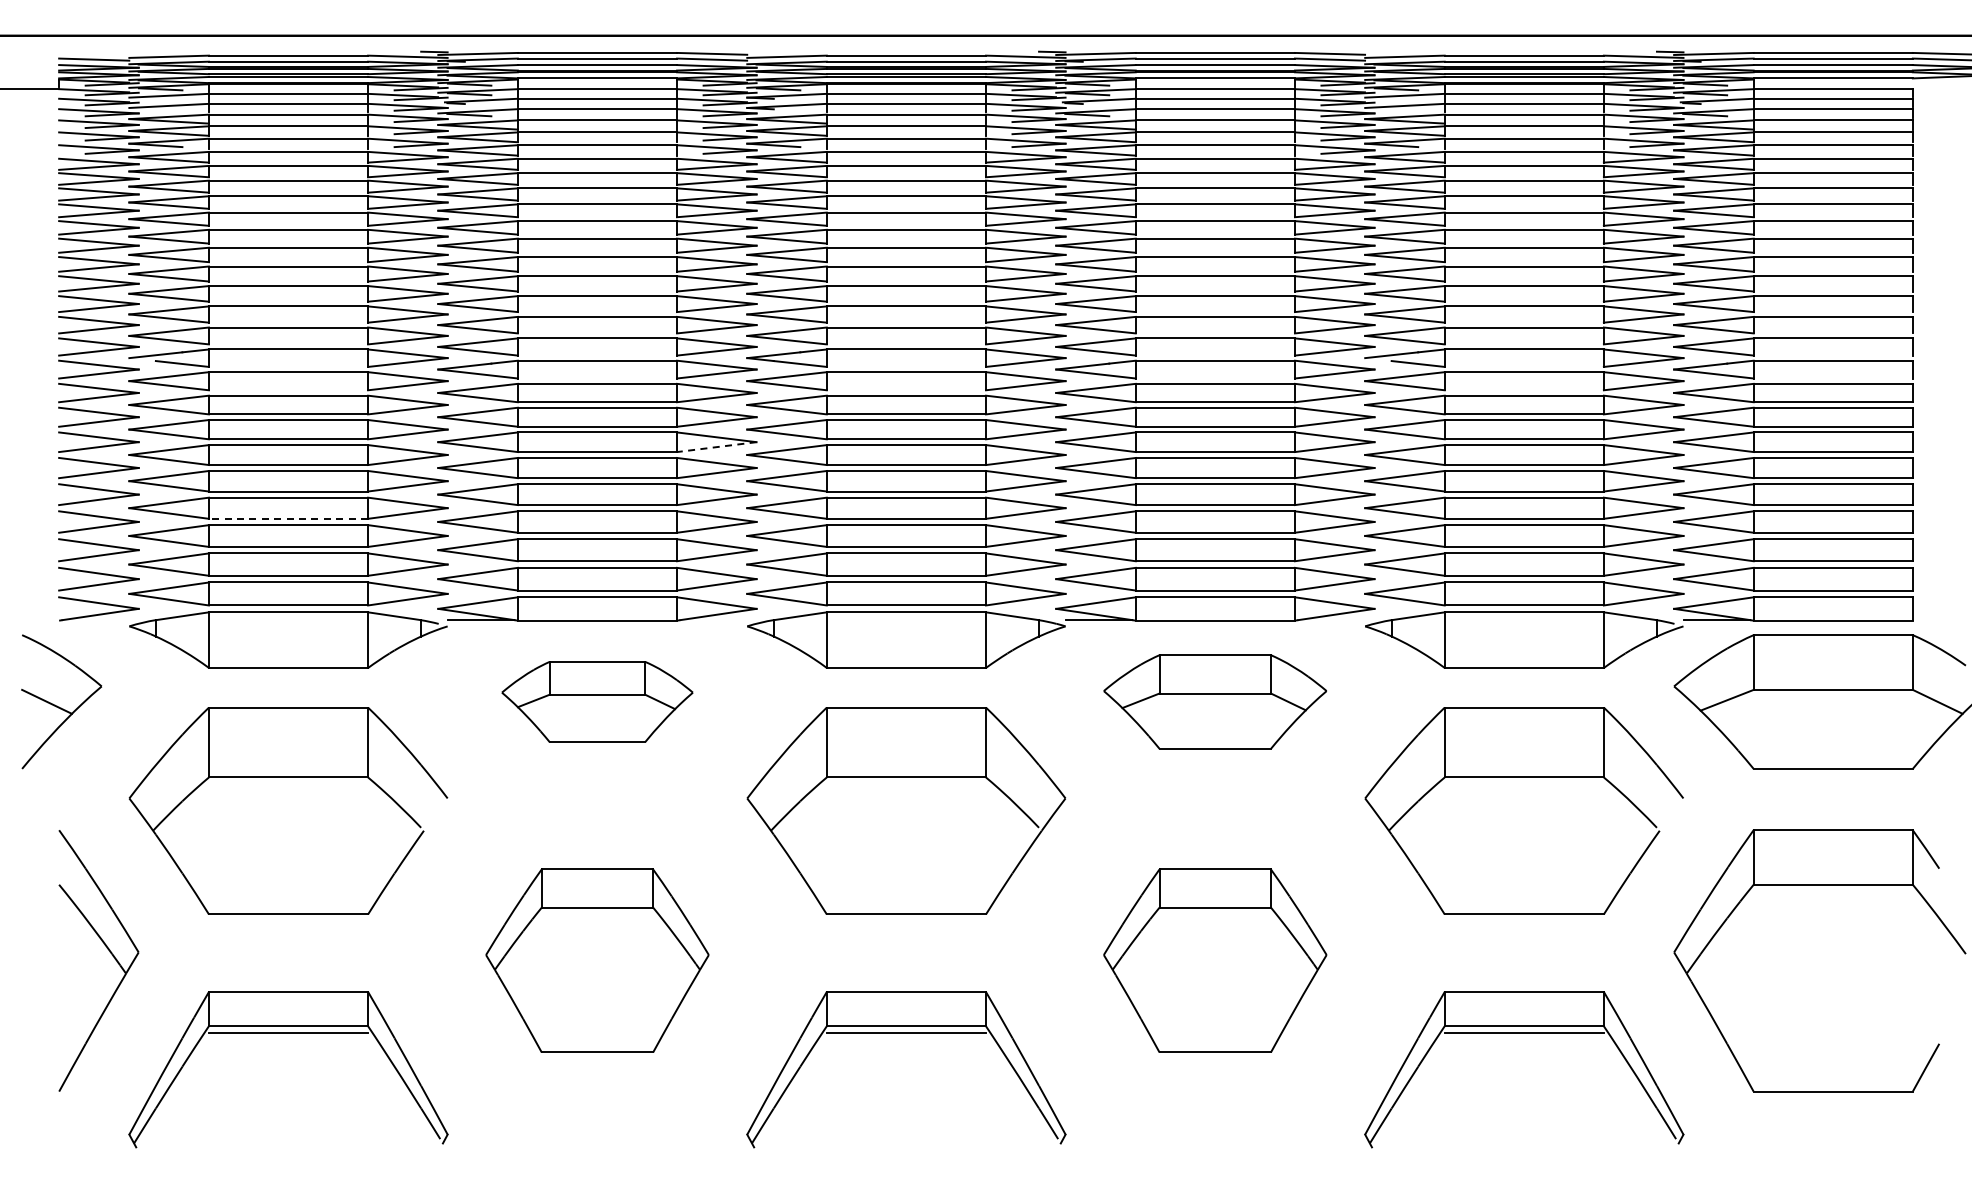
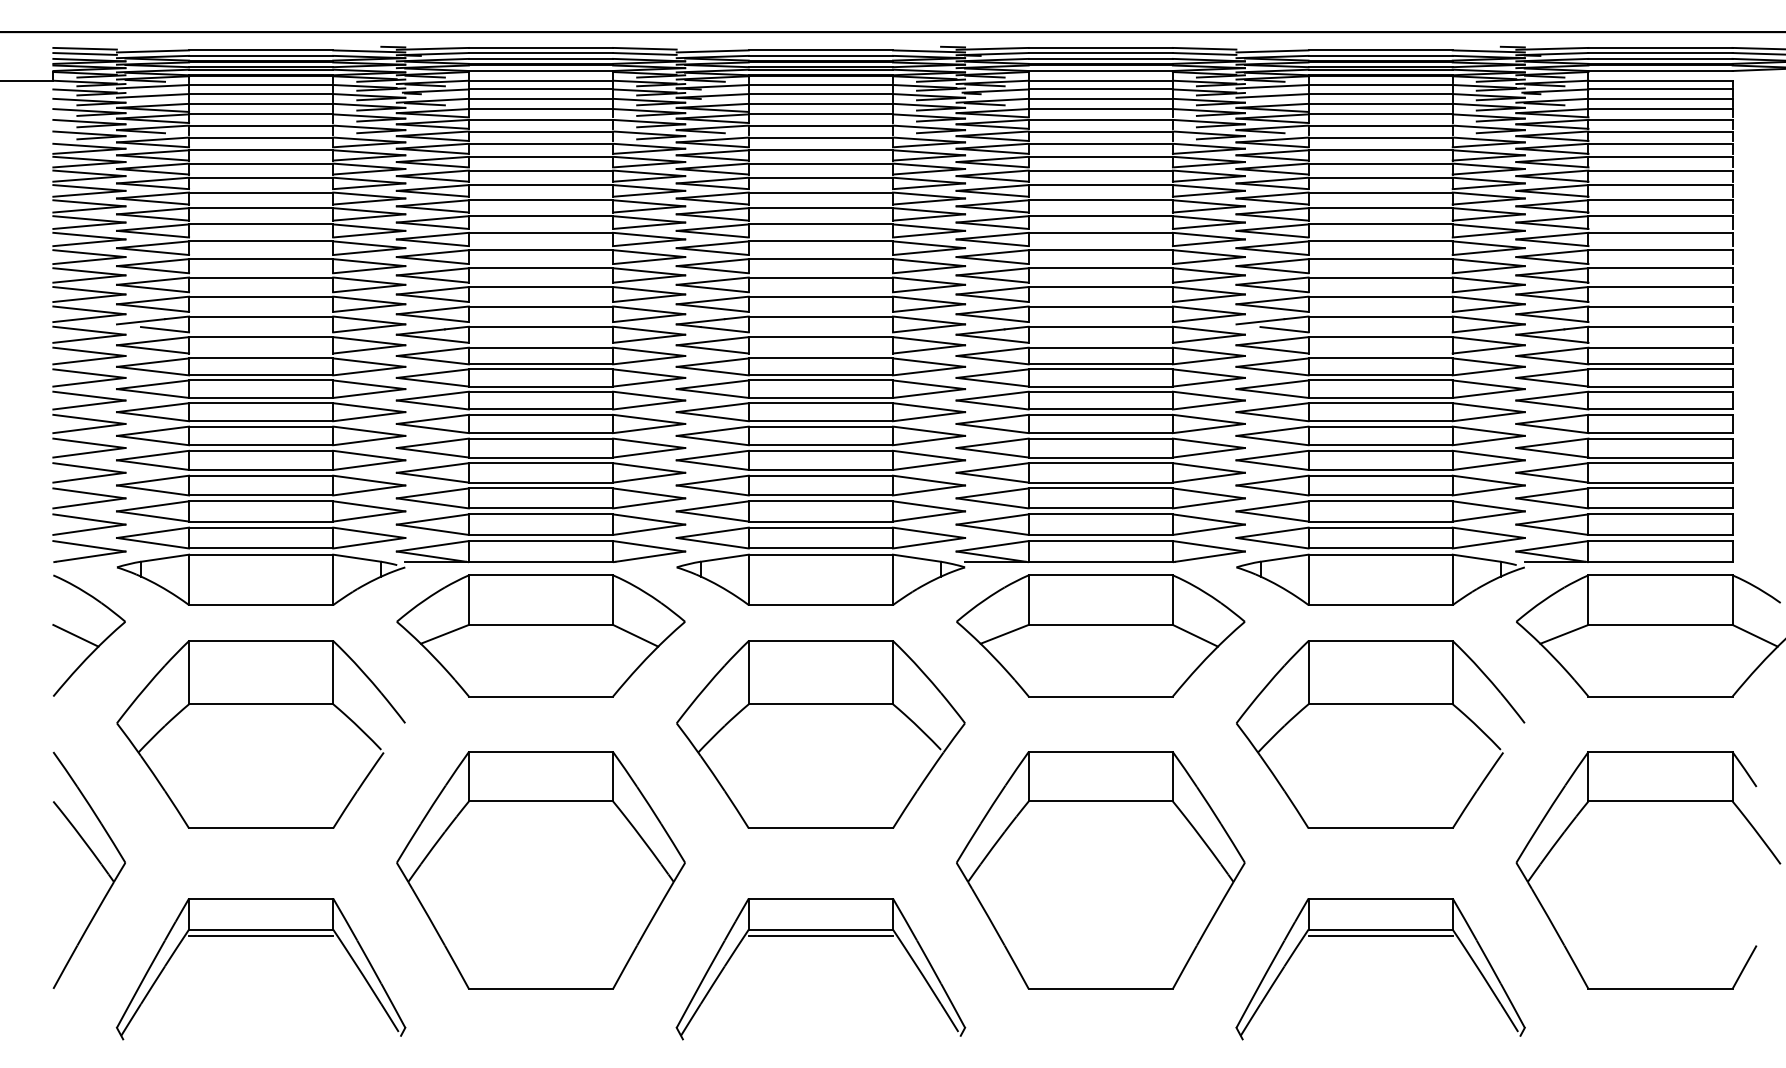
line: (94, 53) -> (85, 48), added
line: (716, 447) -> (648, 405), dashed -> solid
line: (288, 518) -> (261, 469), dashed -> solid
part: (61, 701) -> (89, 635), moved
part: (597, 701) -> (541, 635), size x1.67
part: (1214, 701) -> (1099, 635), size x1.43
part: (597, 960) -> (541, 870), size x1.43
part: (1214, 960) -> (1099, 870), size x1.43

